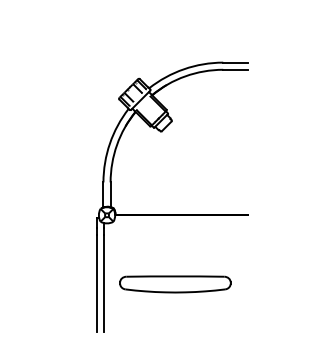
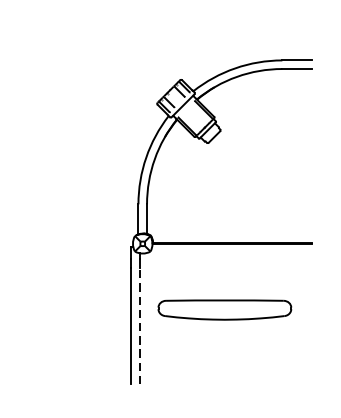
line: (104, 283) -> (139, 325), solid -> dashed
part: (175, 284) -> (224, 310), moved

